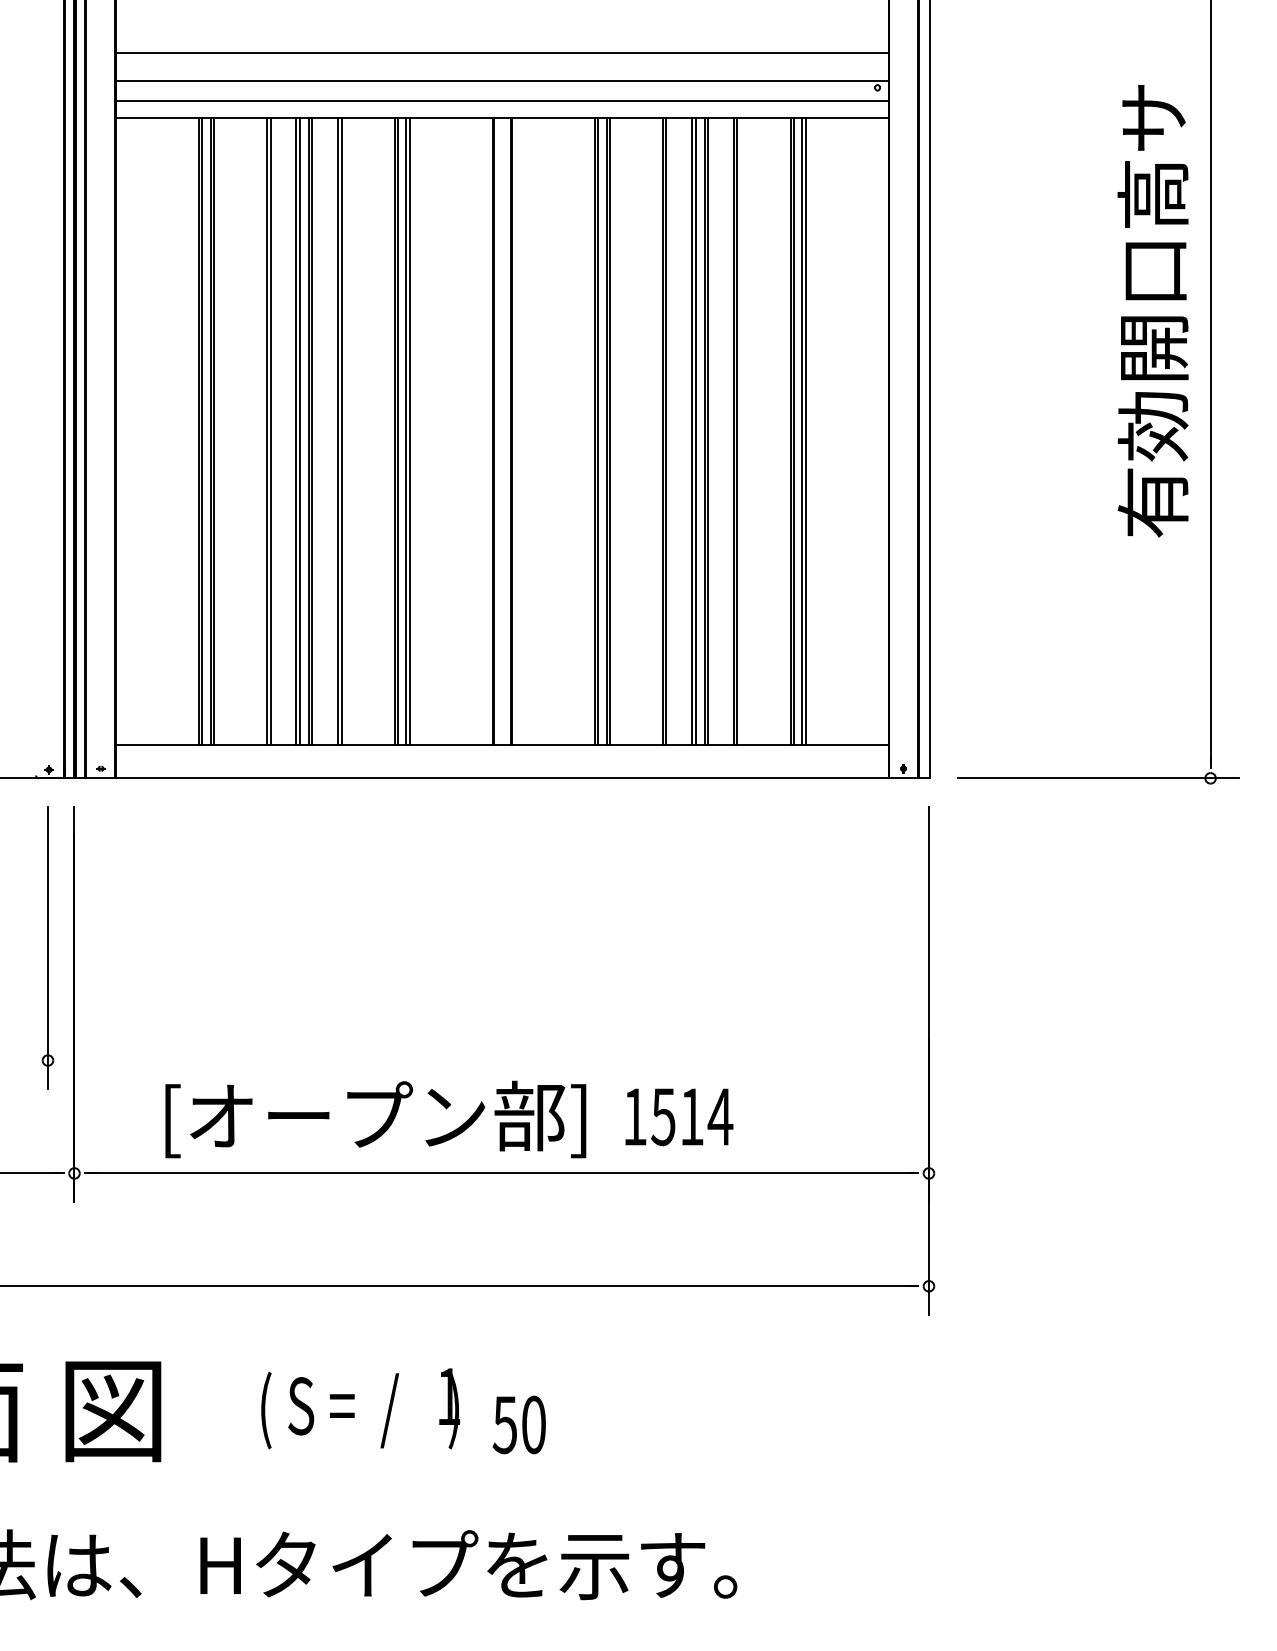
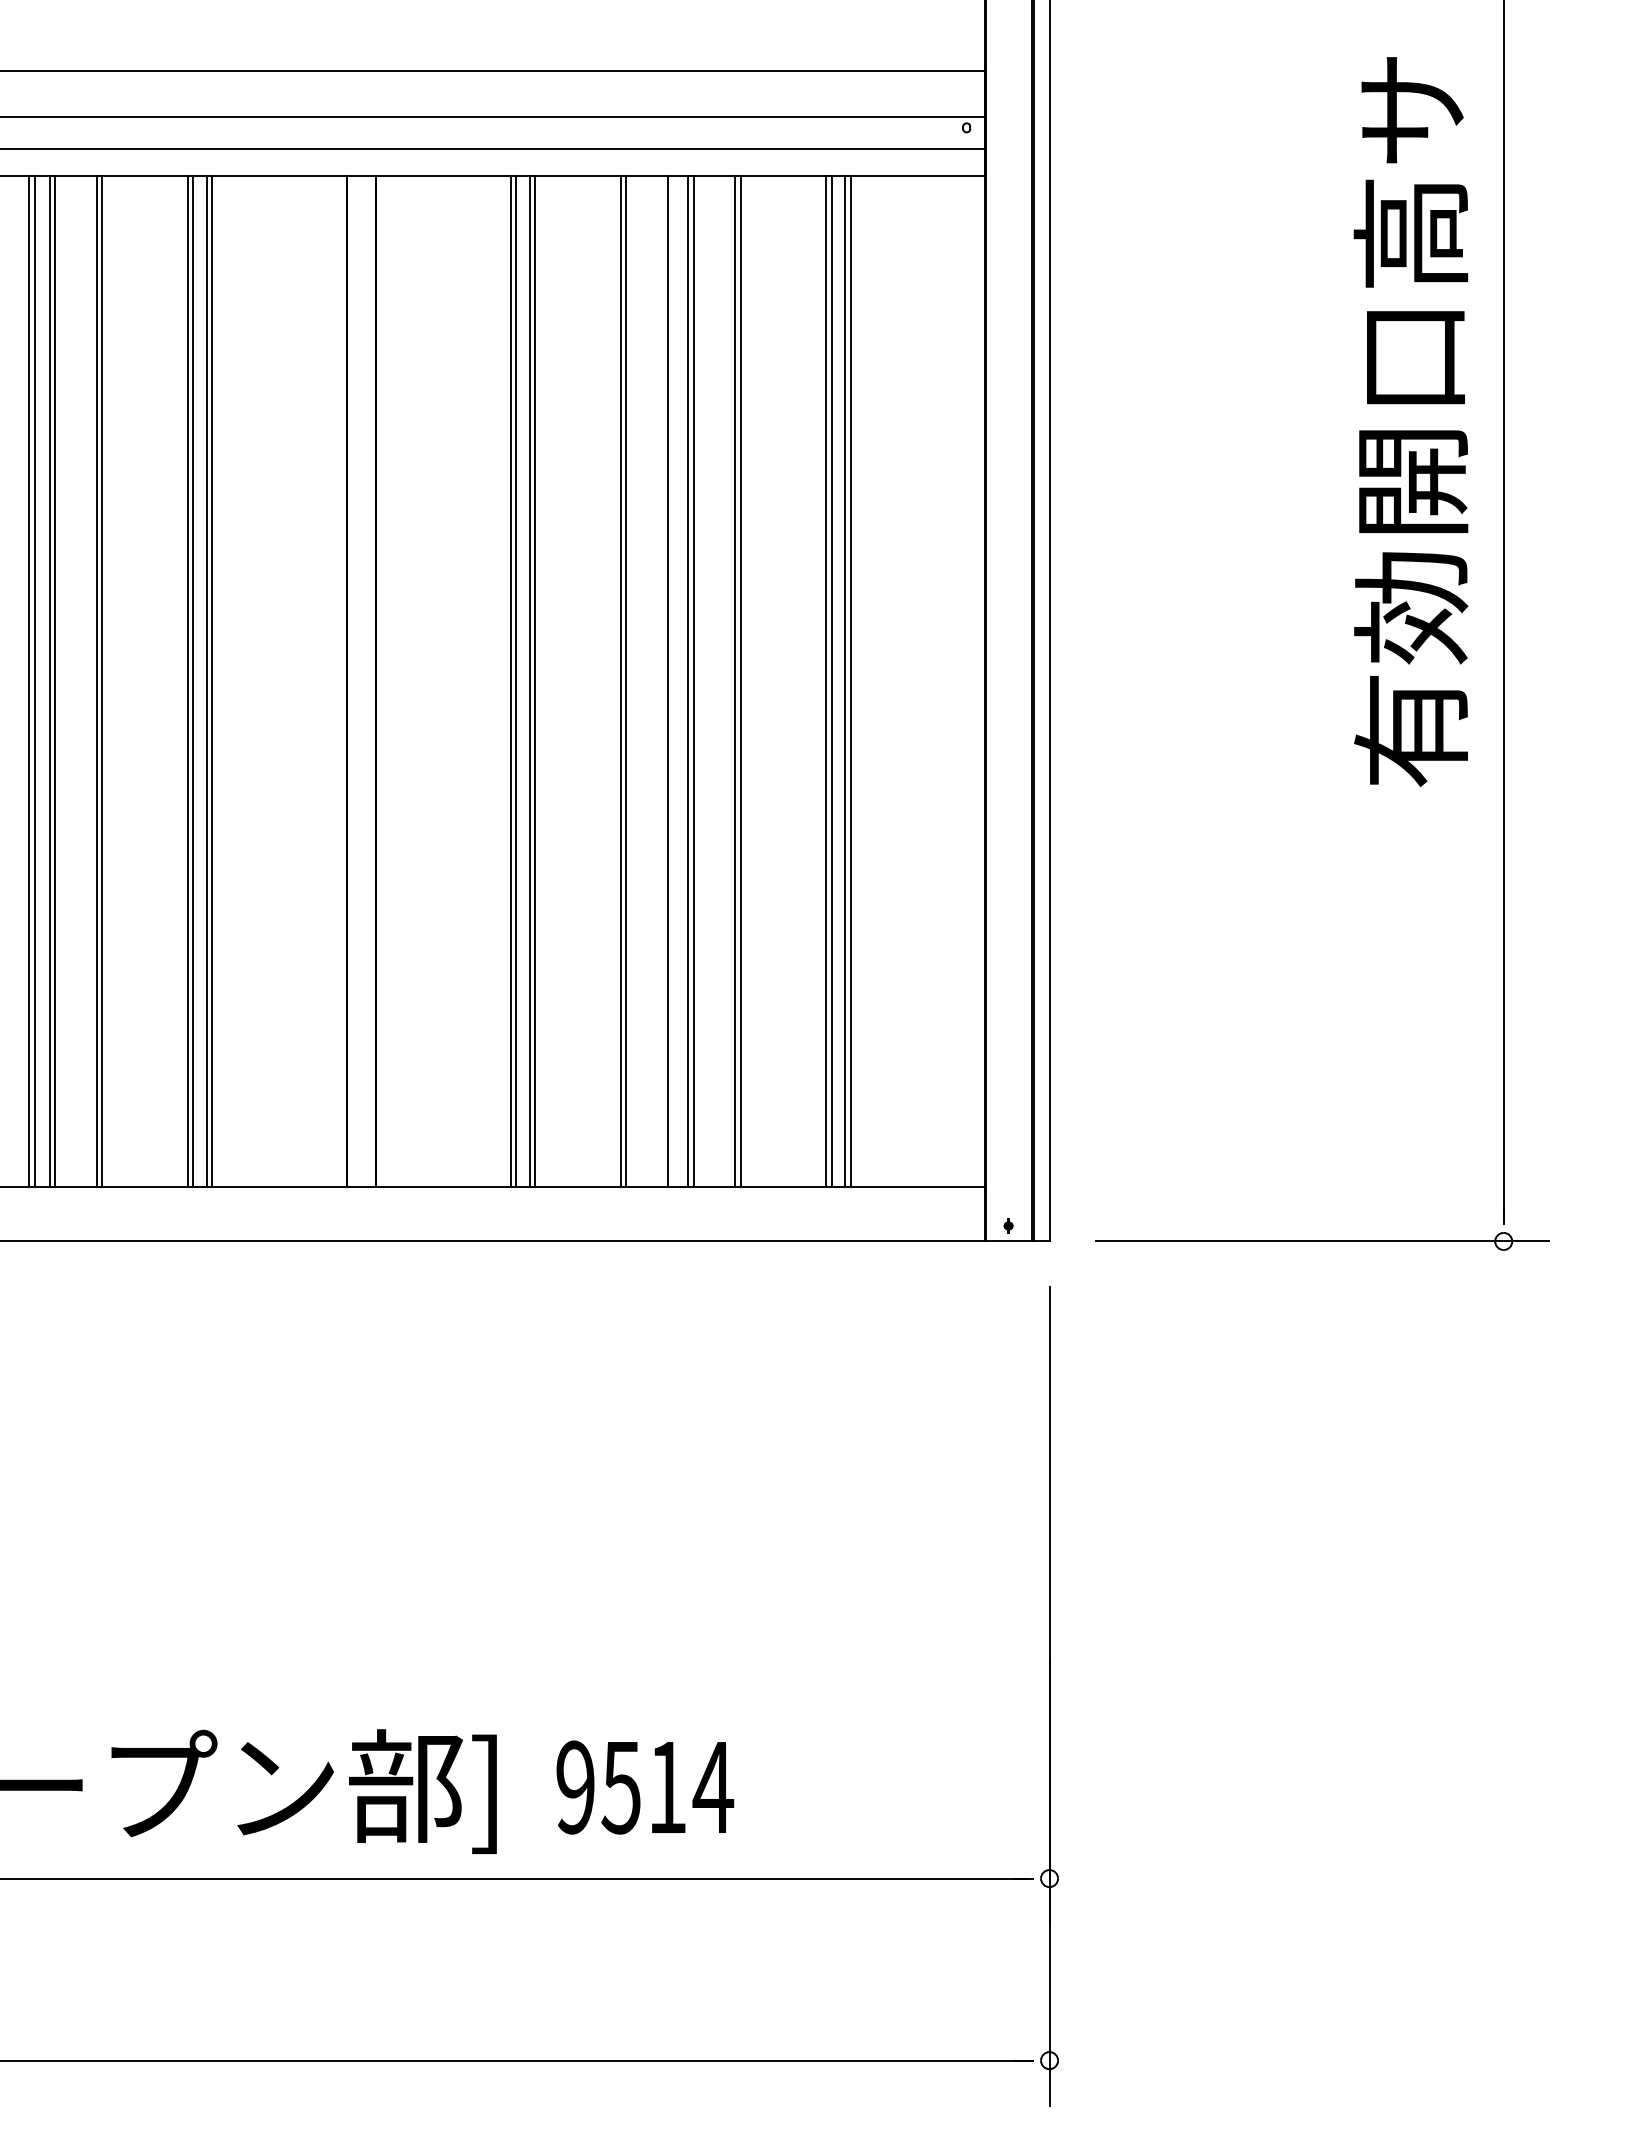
text: (1152, 311) -> (1410, 422), moved
line: (695, 430) -> (673, 680), removed
text: (634, 1116) -> (574, 1786), 1514 -> 9514

